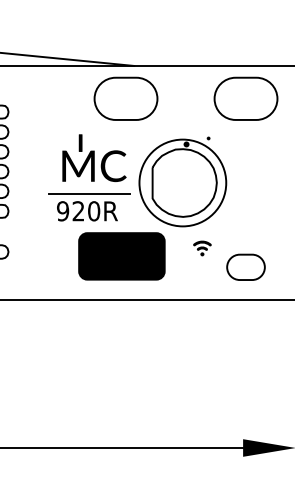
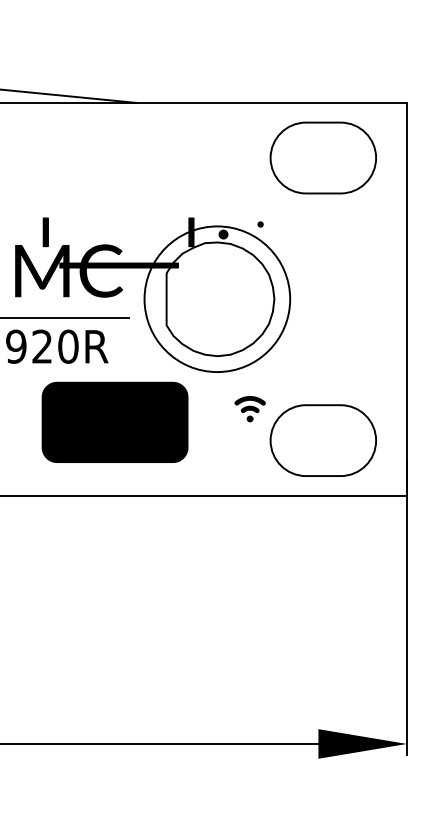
part: (125, 98) -> (121, 157), removed
fill: (167, 142) -> (191, 231), added
fill: (124, 162) -> (119, 264), added
part: (245, 267) -> (322, 441), size x1.67

